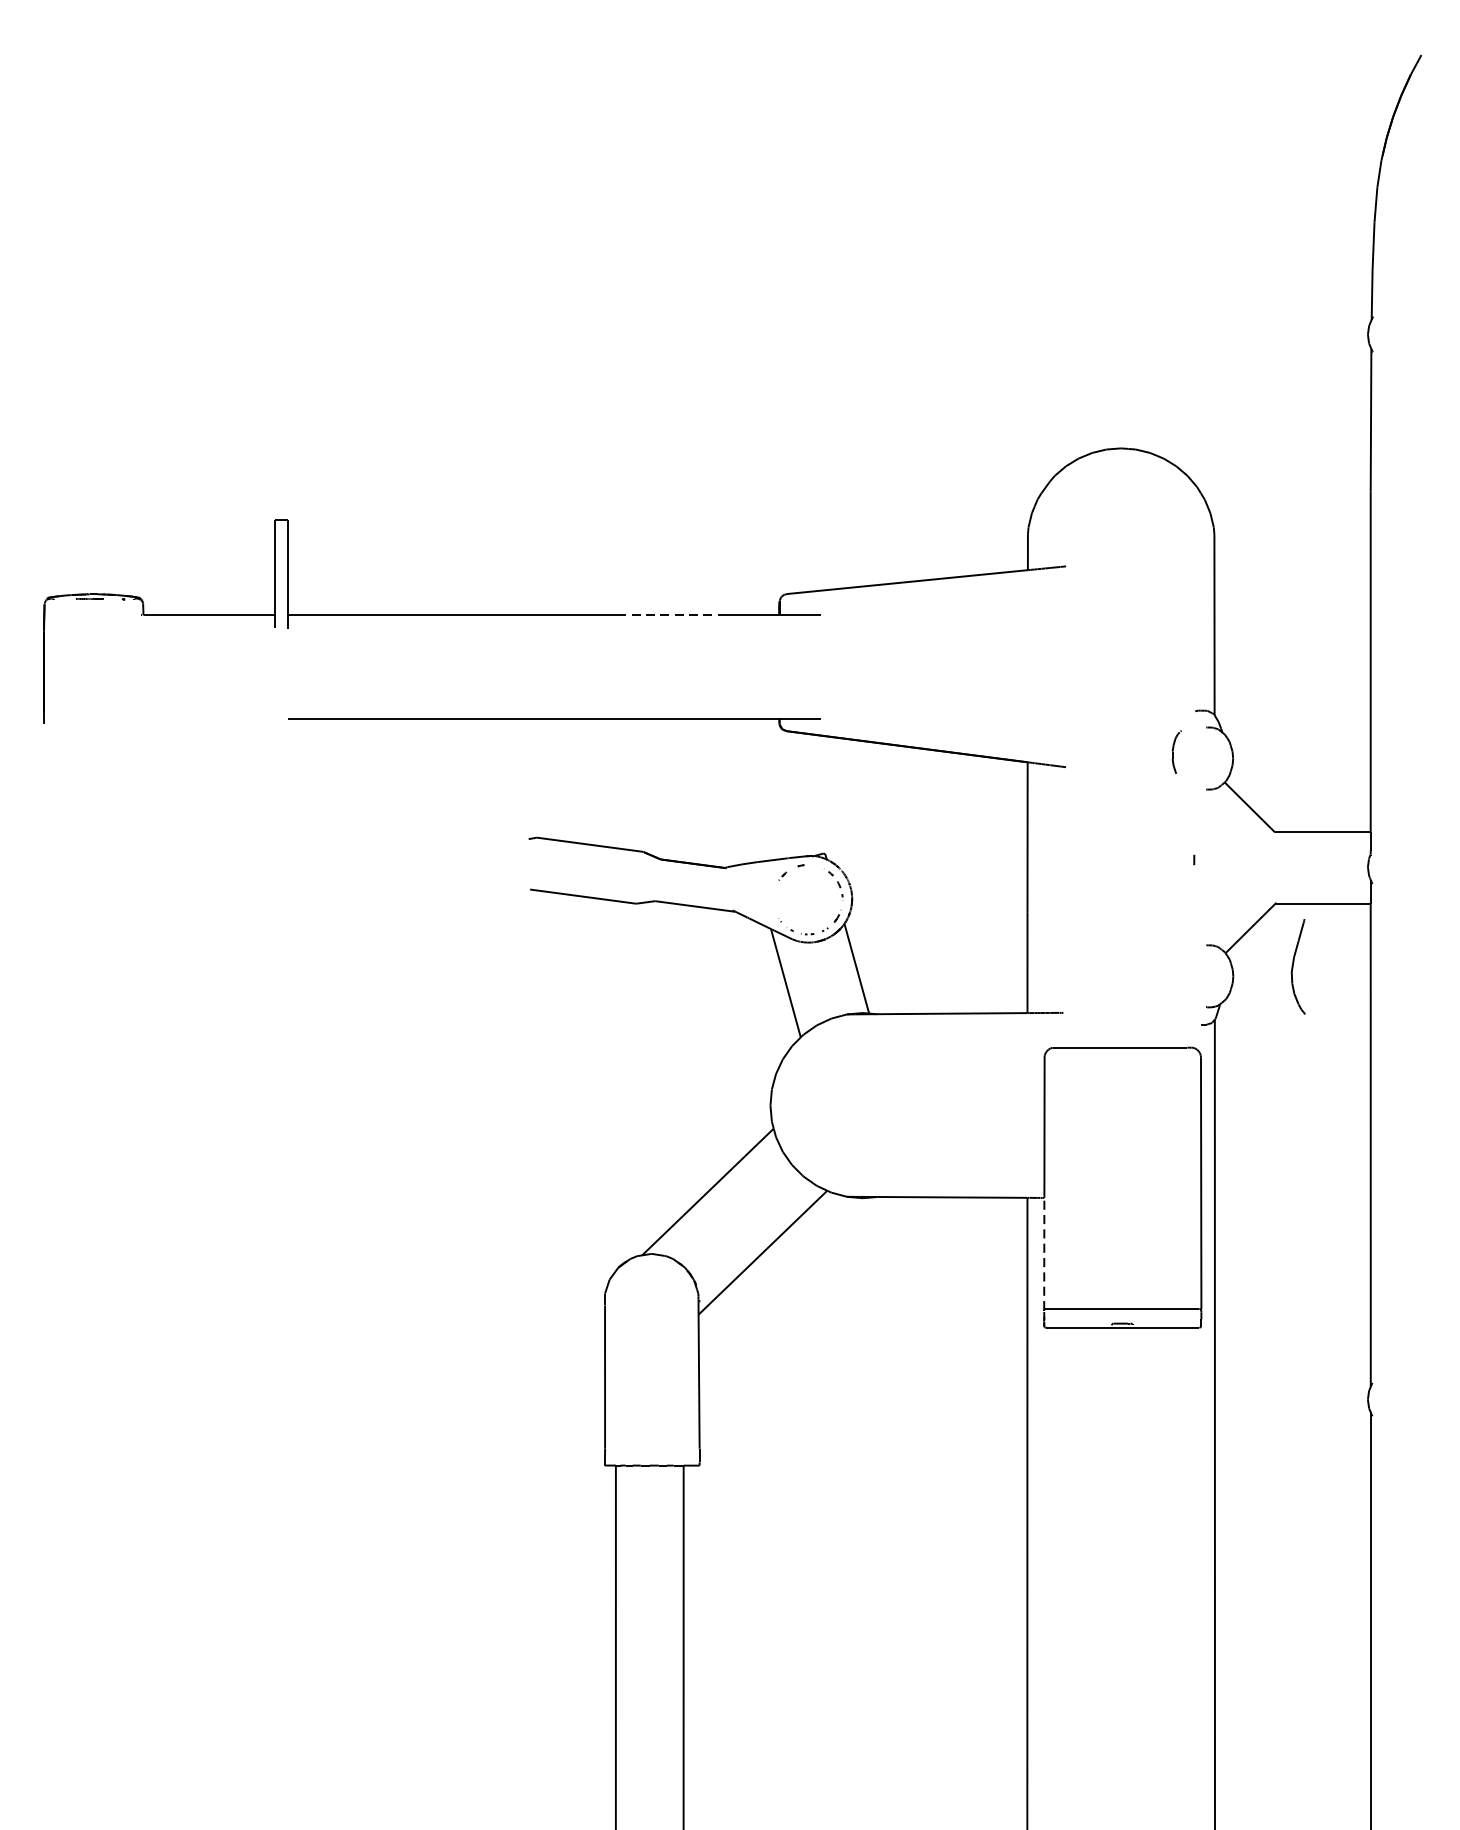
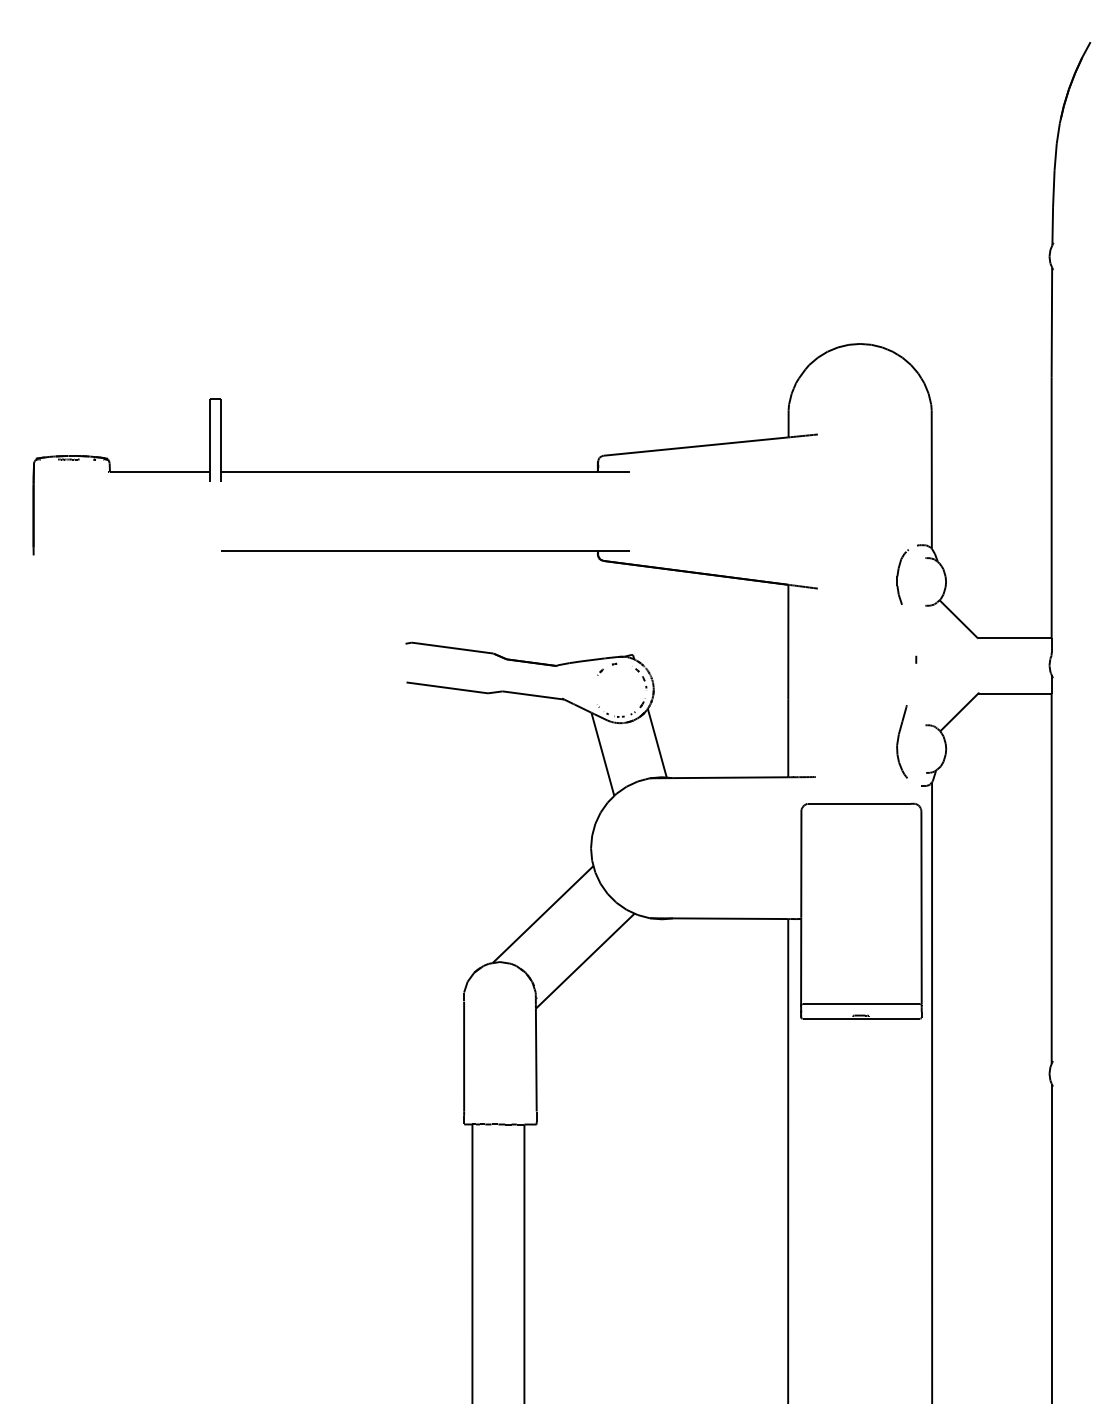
line: (672, 614) -> (515, 471), dashed -> solid
part: (1176, 751) -> (902, 576), size x1.67
part: (1297, 966) -> (901, 741), moved
line: (1044, 1253) -> (801, 961), dashed -> solid

